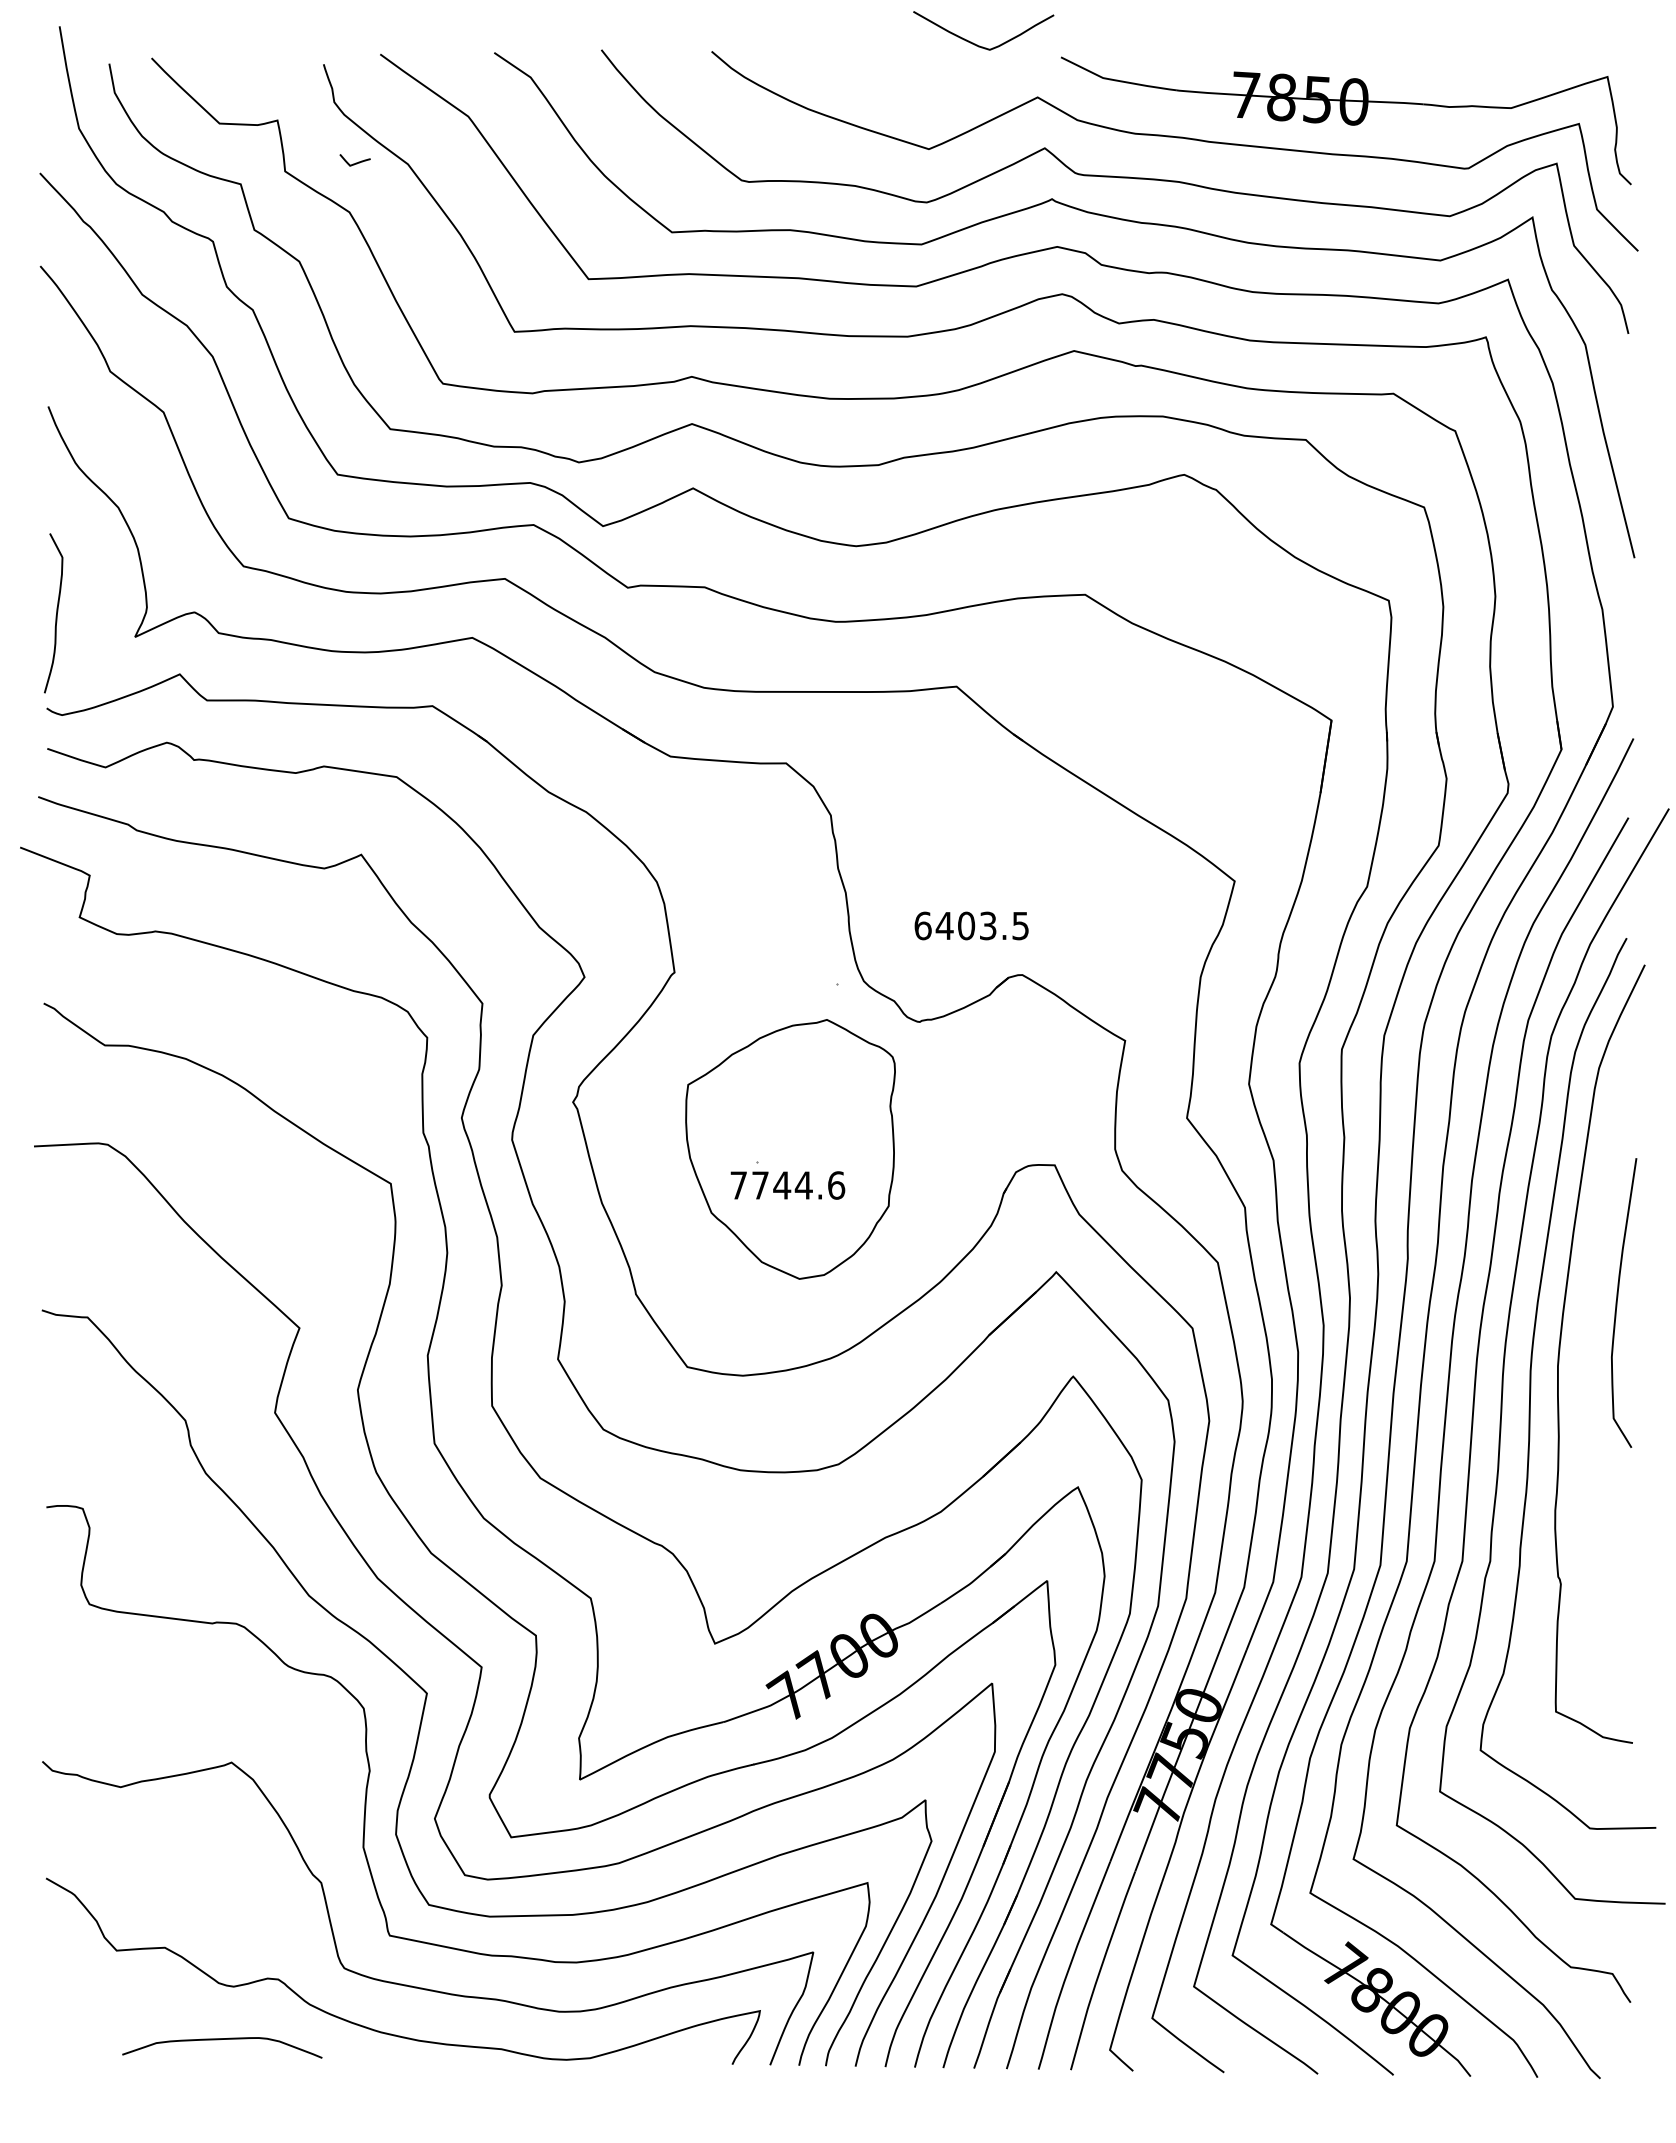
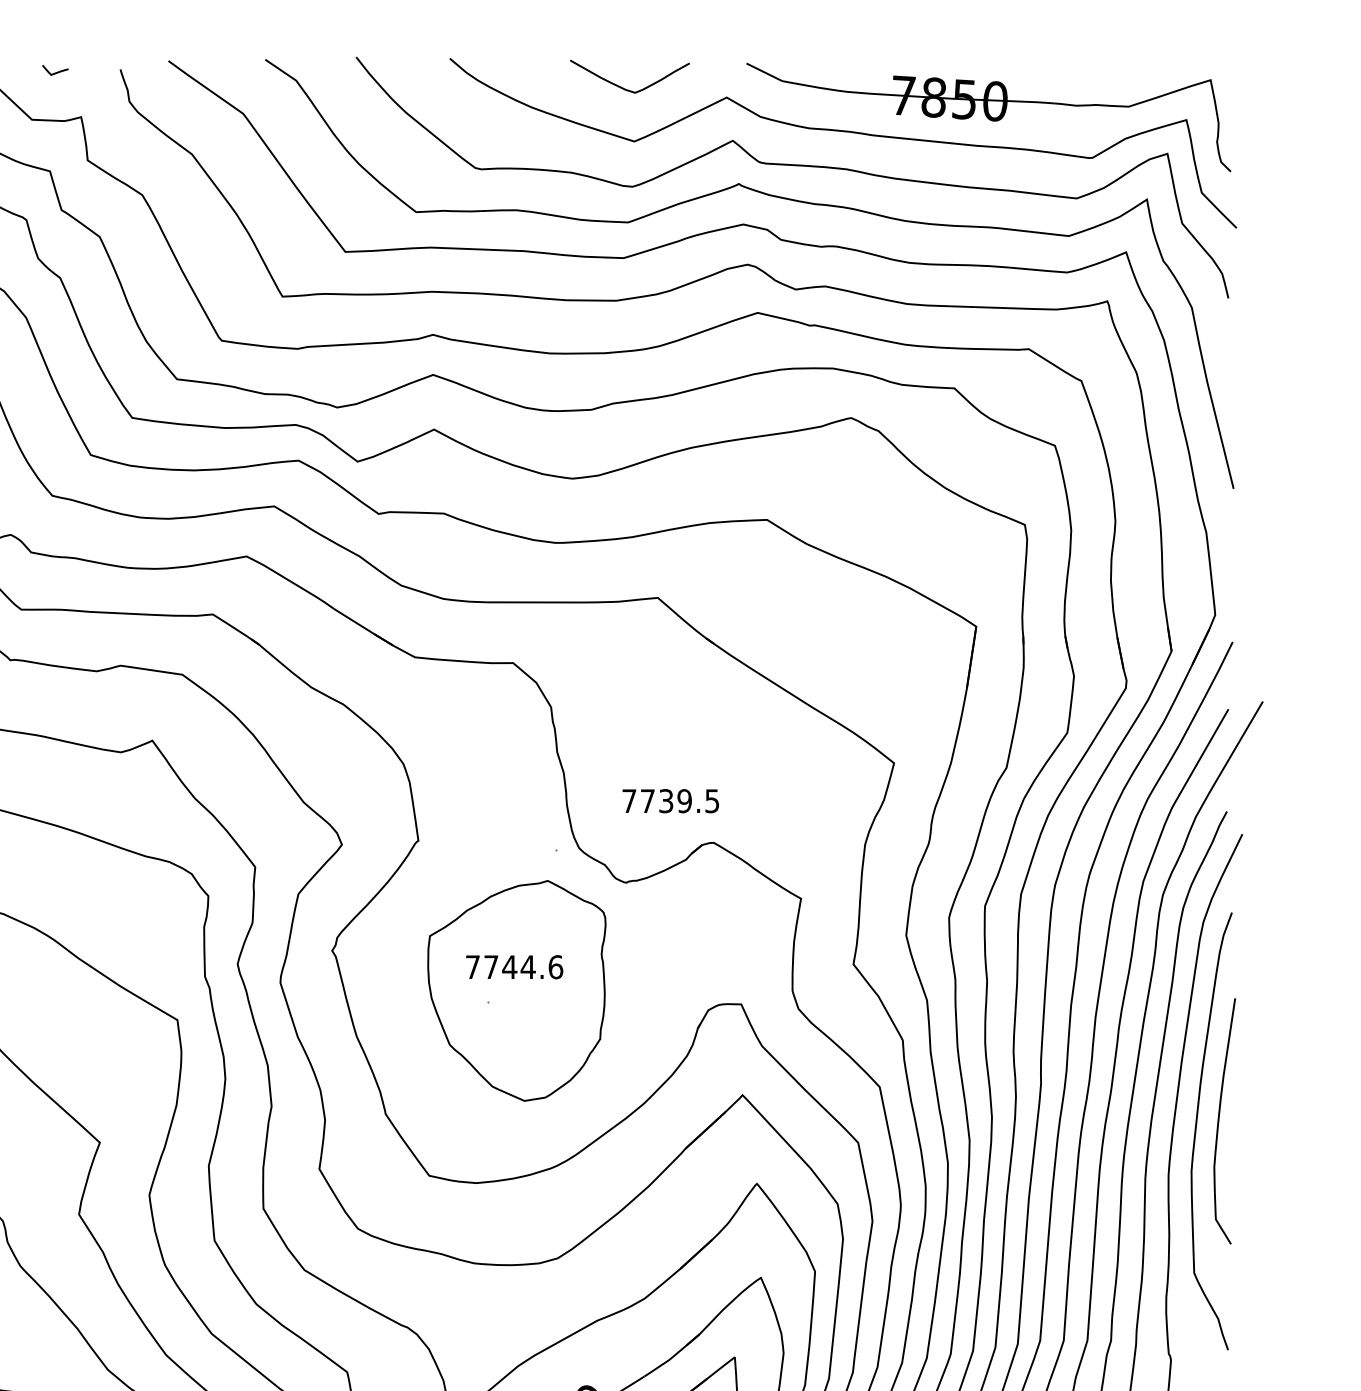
curve: (977, 44) -> (624, 88), moved
curve: (355, 162) -> (55, 72), moved
text: (955, 925) -> (656, 800), 6403.5 -> 7739.5
text: (787, 1185) -> (514, 967), moved
curve: (1591, 1309) -> (1197, 1126), added

